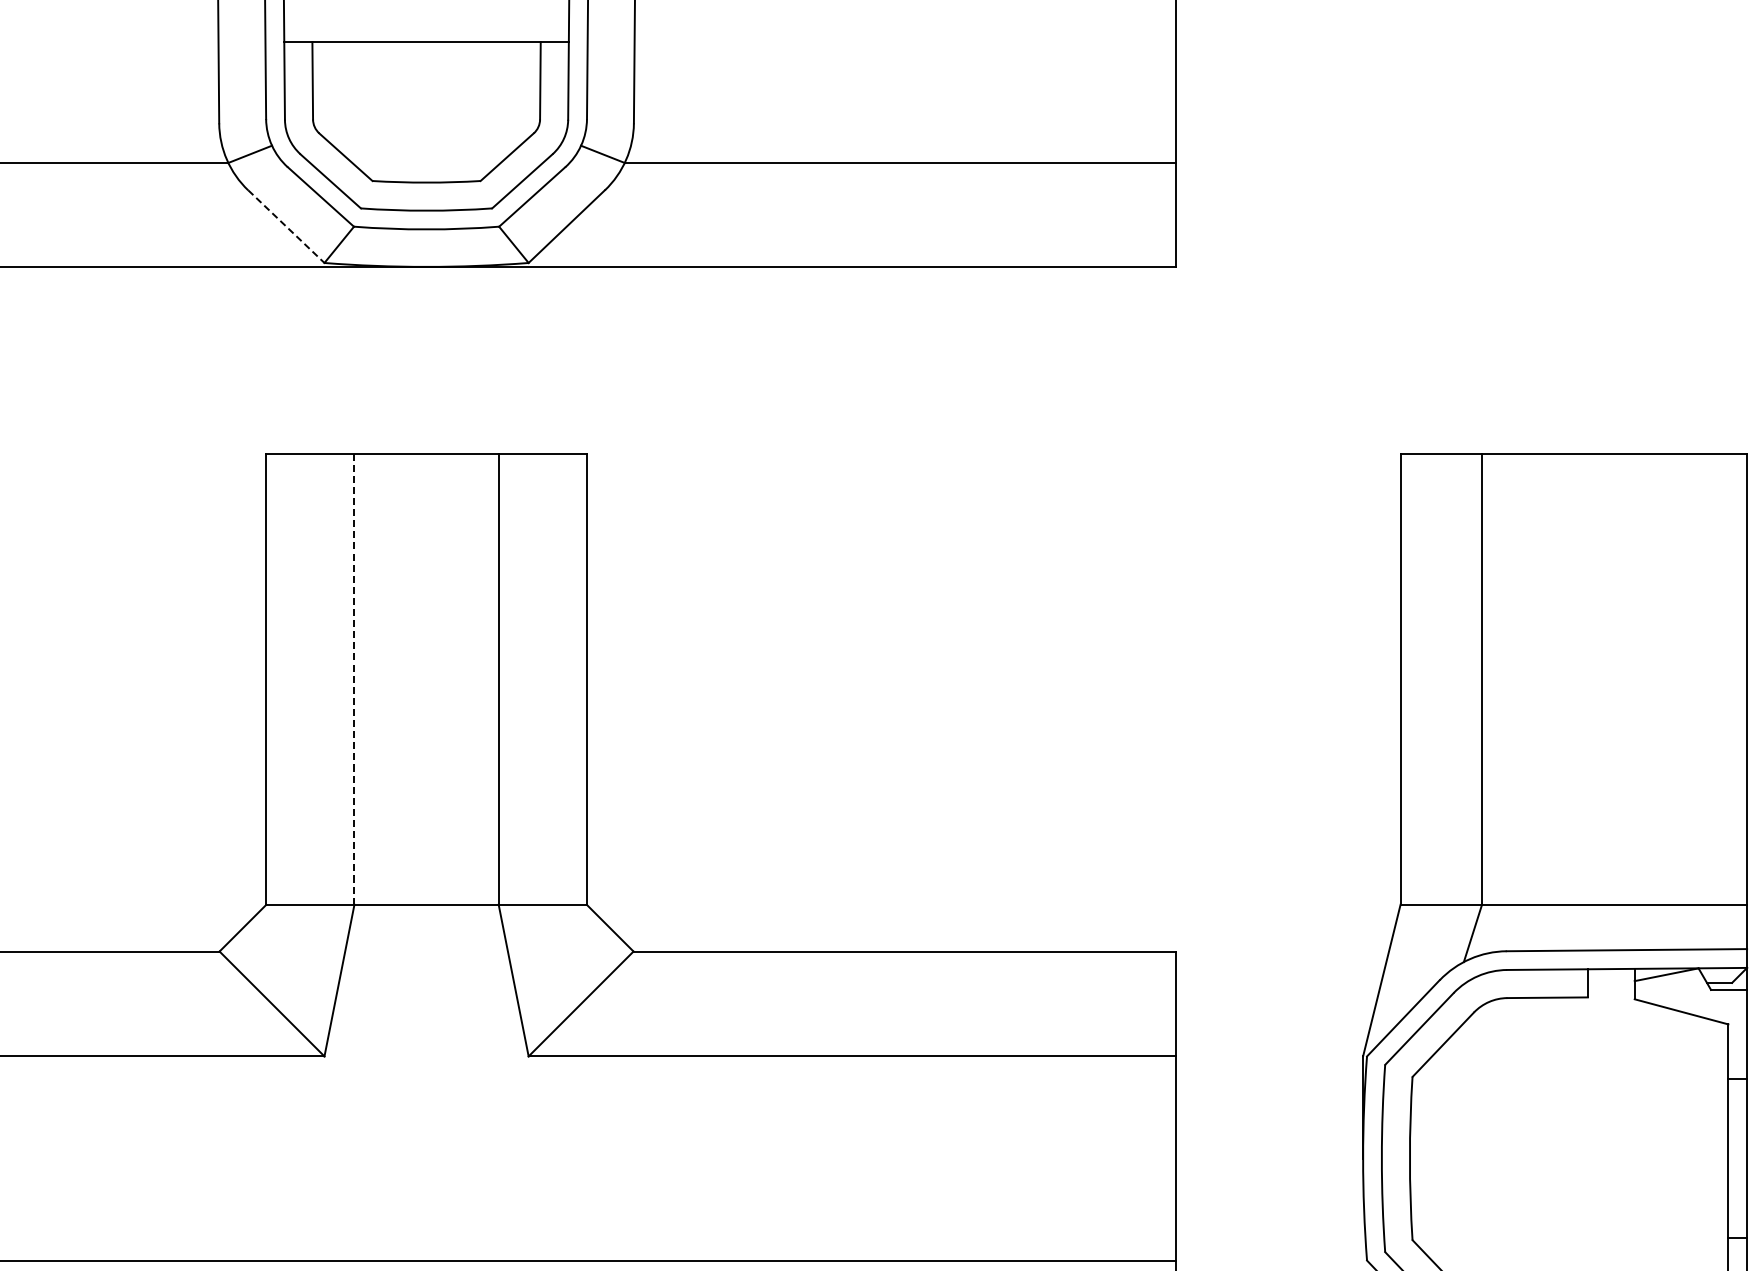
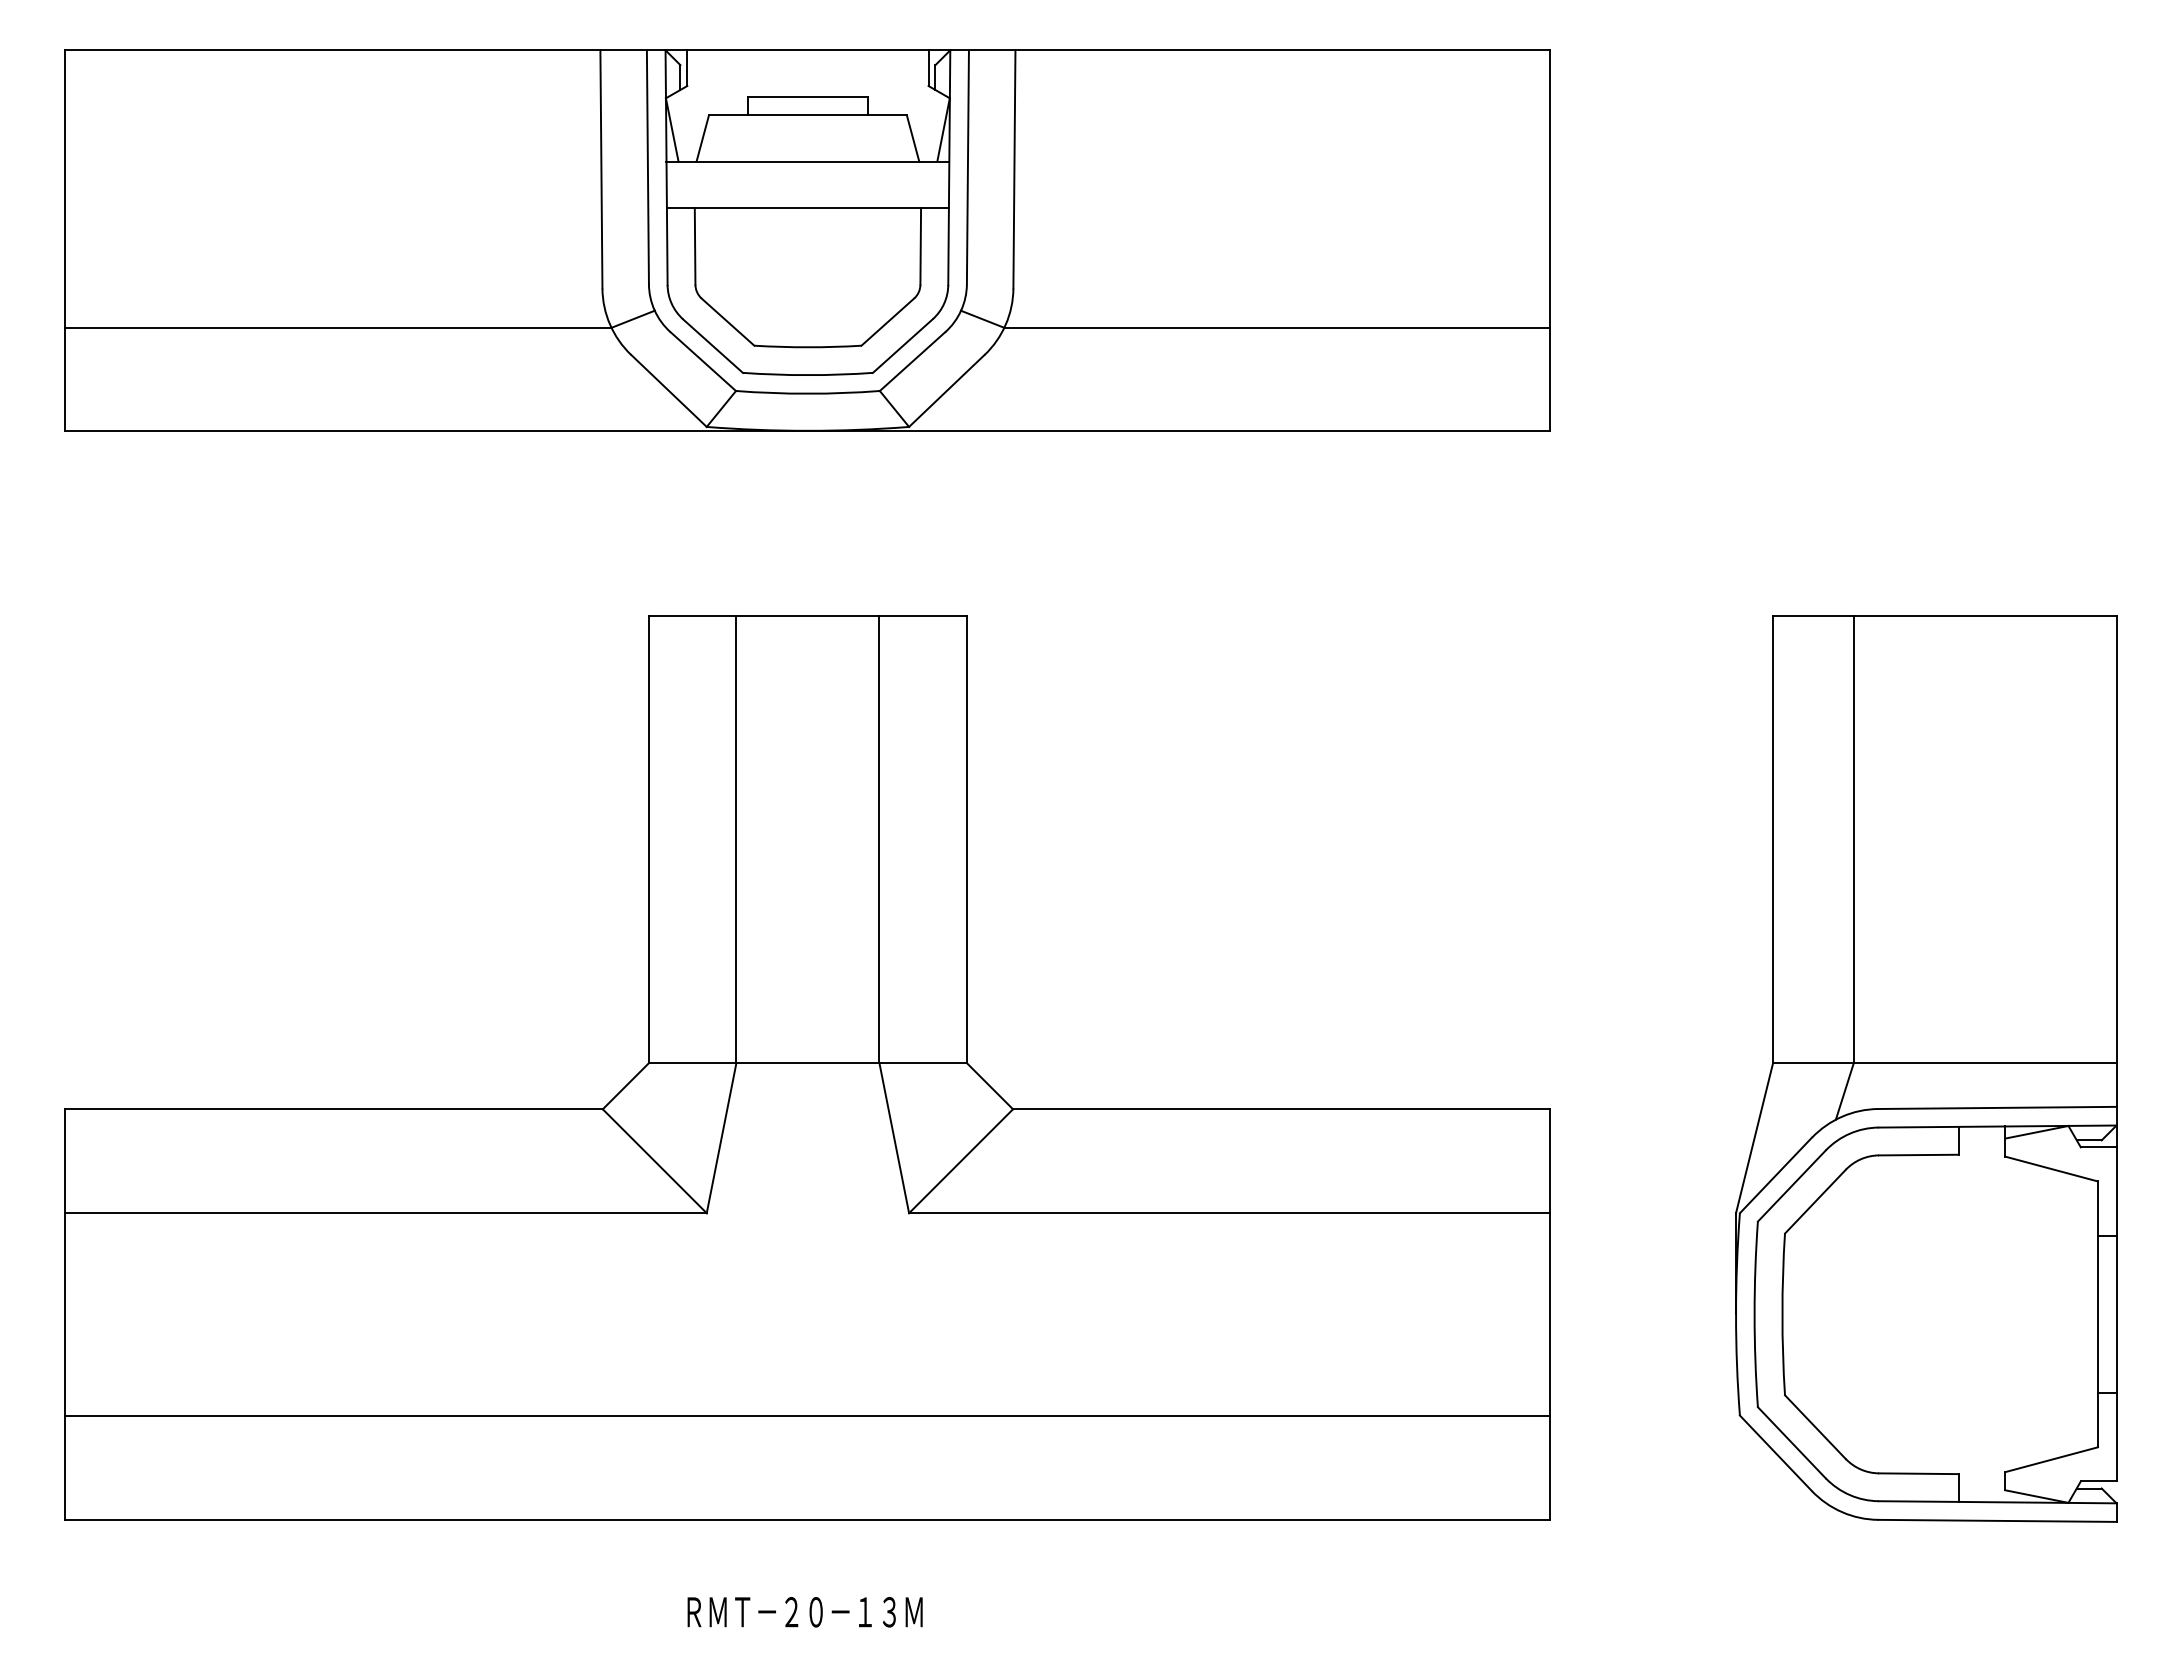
line: (286, 227) -> (669, 391), dashed -> solid
line: (354, 679) -> (736, 839), dashed -> solid

